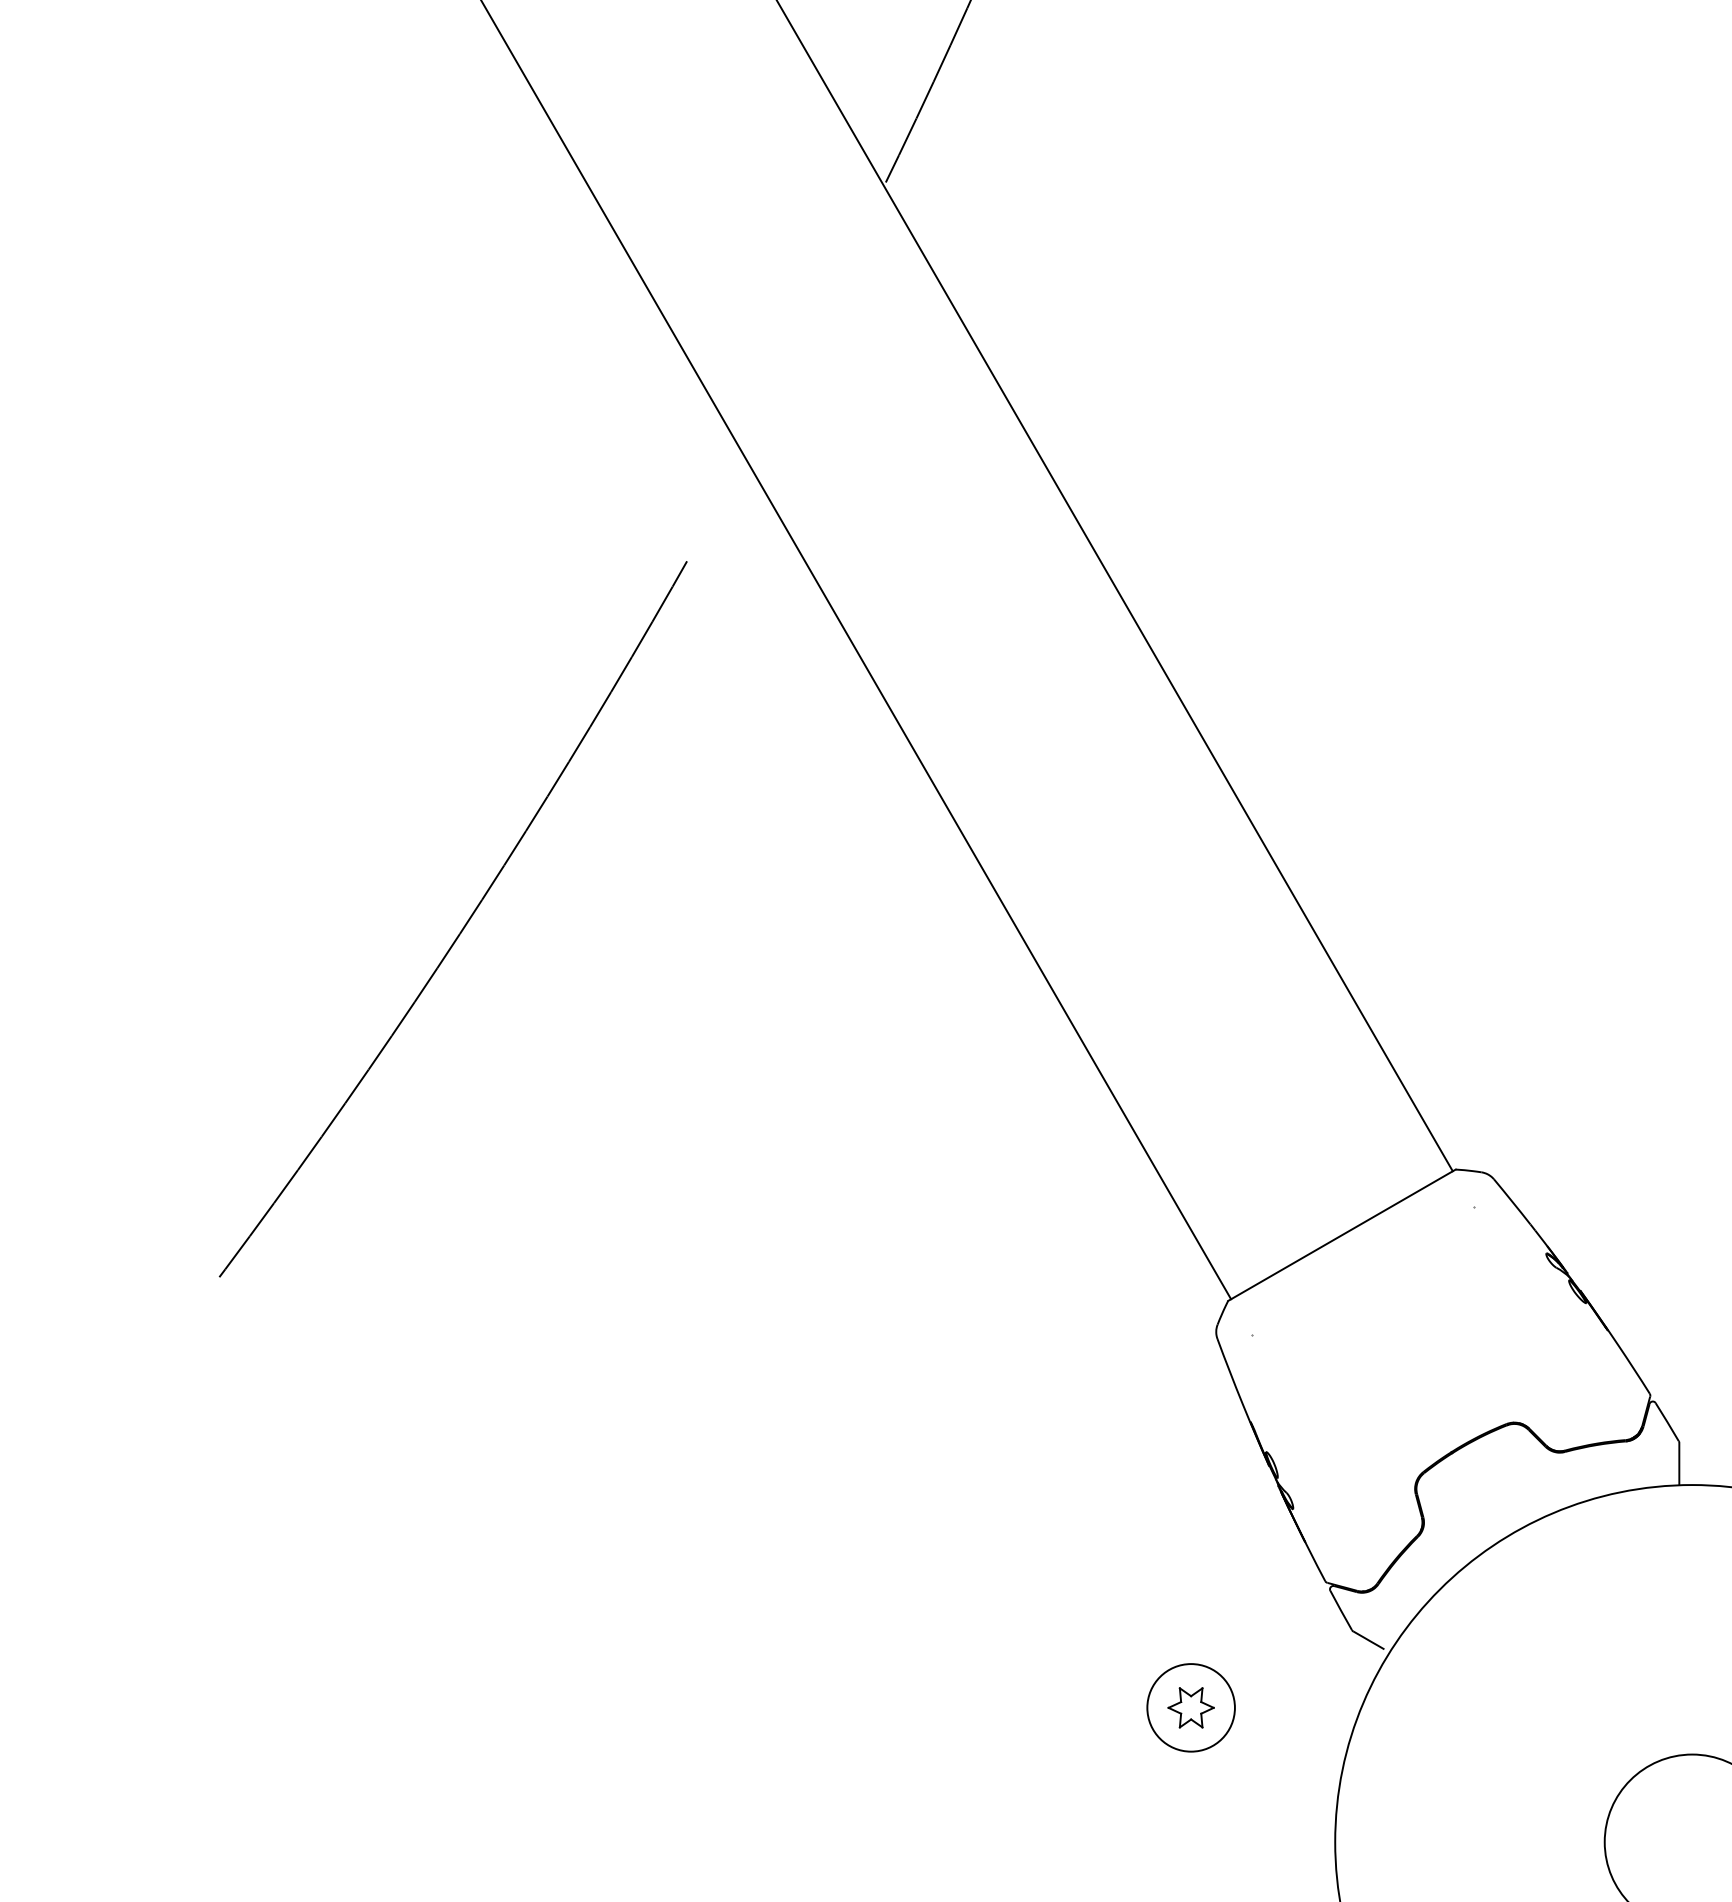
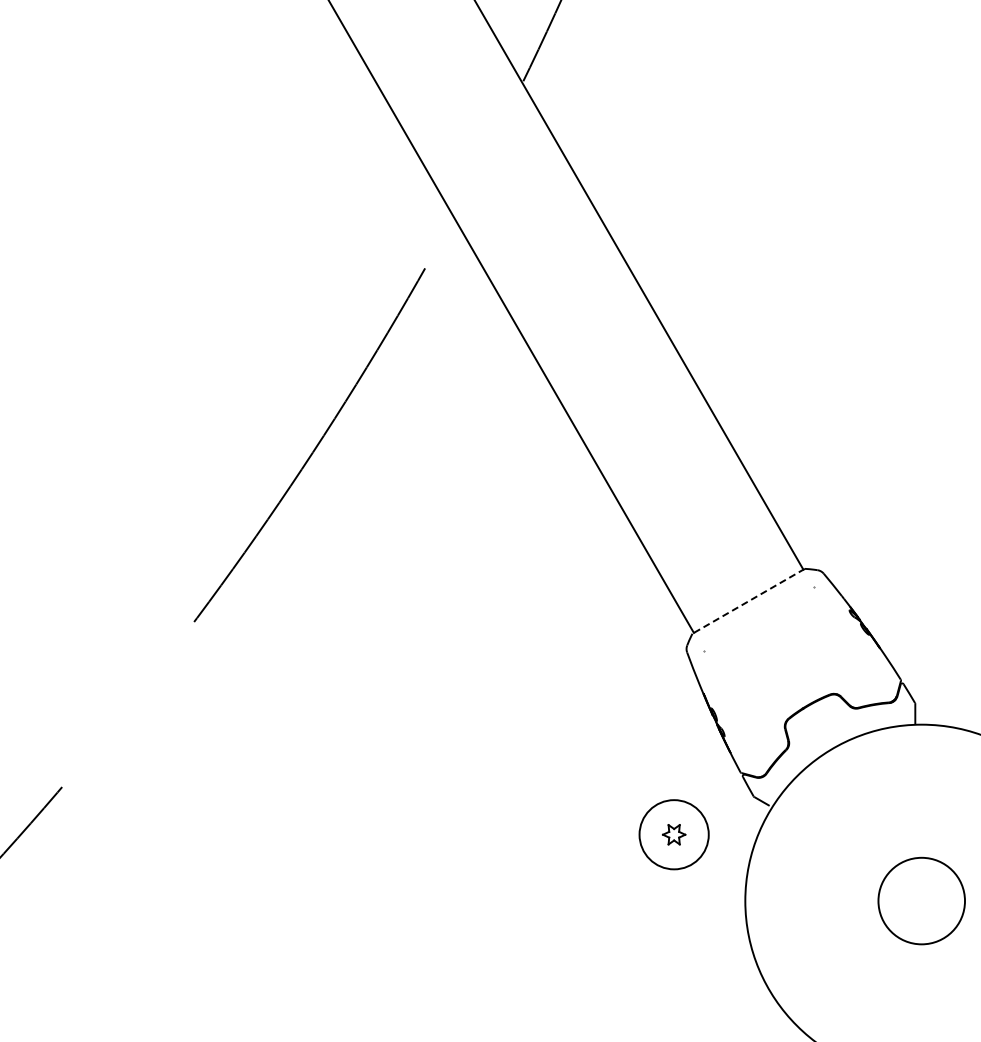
line: (1341, 1235) -> (748, 601), solid -> dashed
circle: (1189, 1707) -> (673, 834), size x1.6

